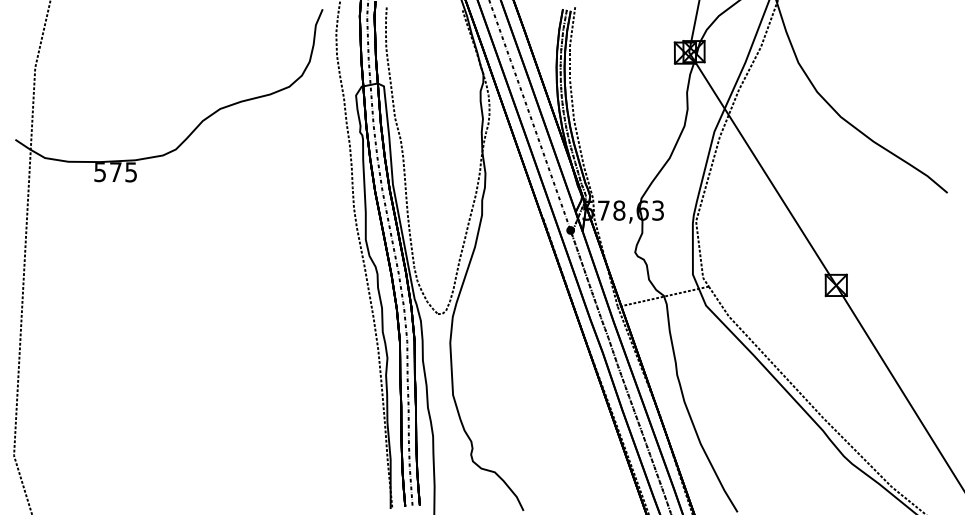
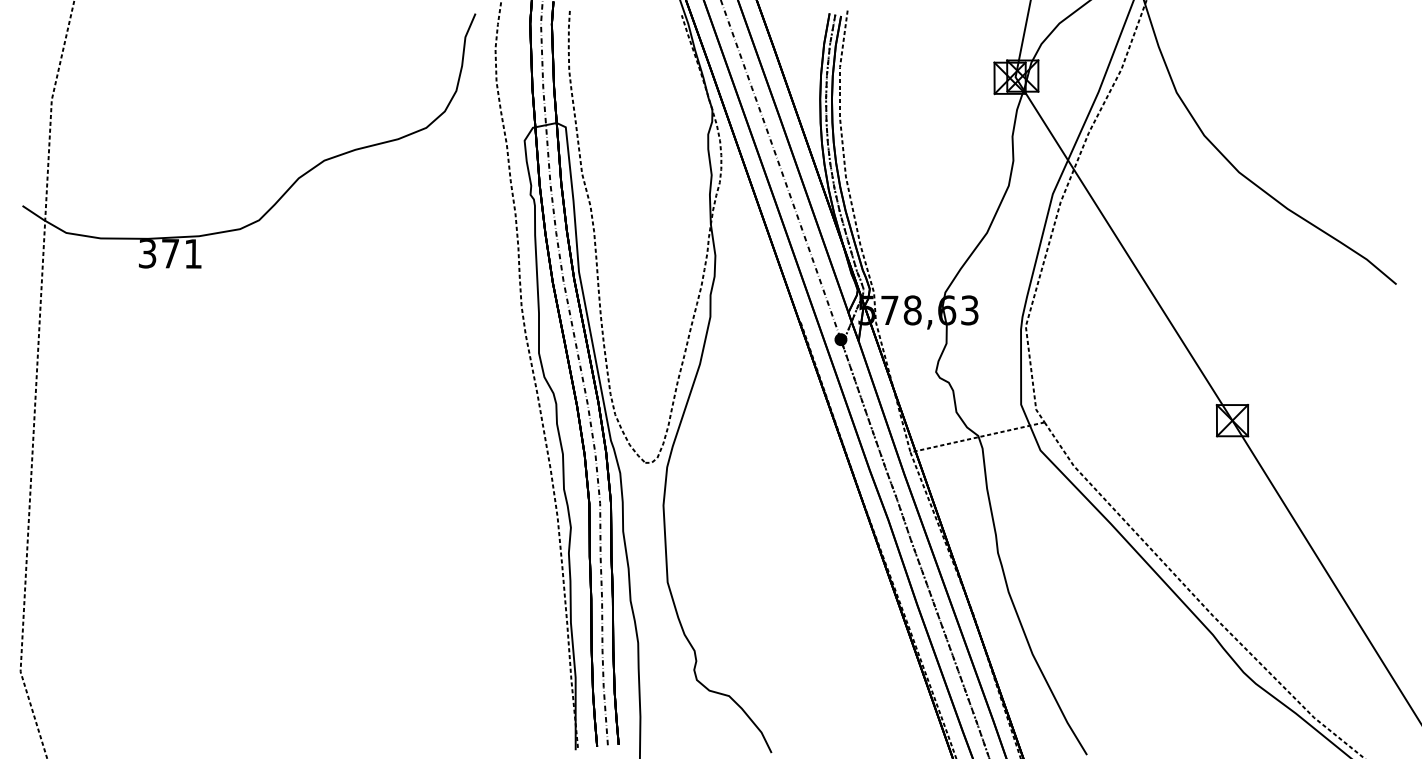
text: (115, 172) -> (170, 254), 575 -> 371

